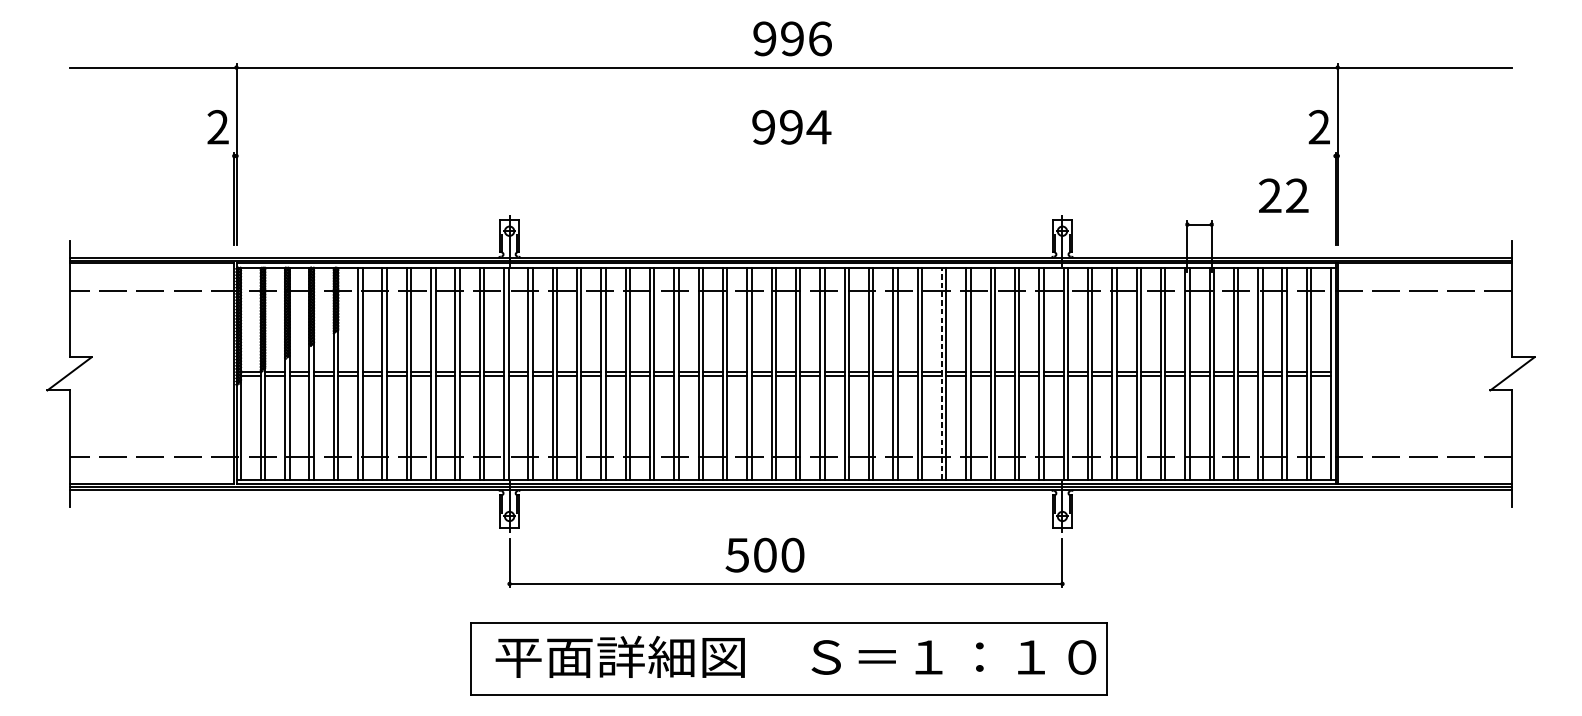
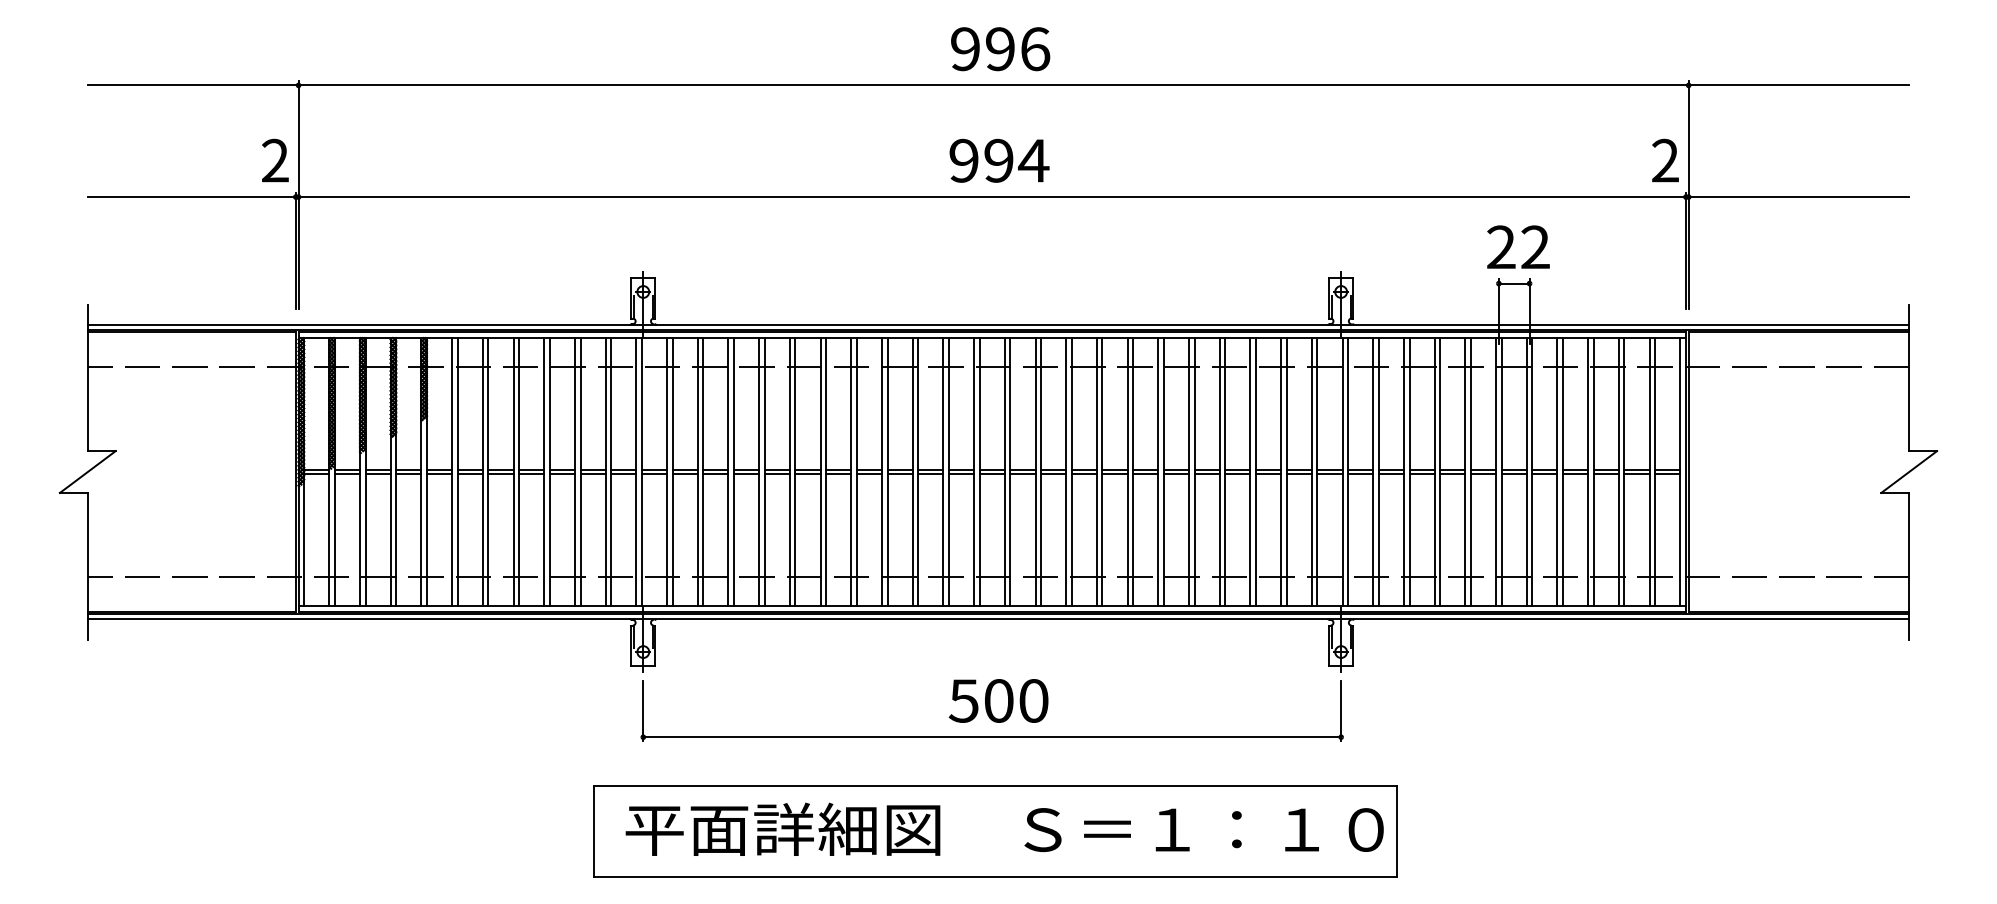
line: (791, 156) -> (998, 197), added
text: (1283, 195) -> (1518, 246), moved
line: (942, 374) -> (1189, 472), dashed -> solid
text: (764, 554) -> (998, 700), moved

